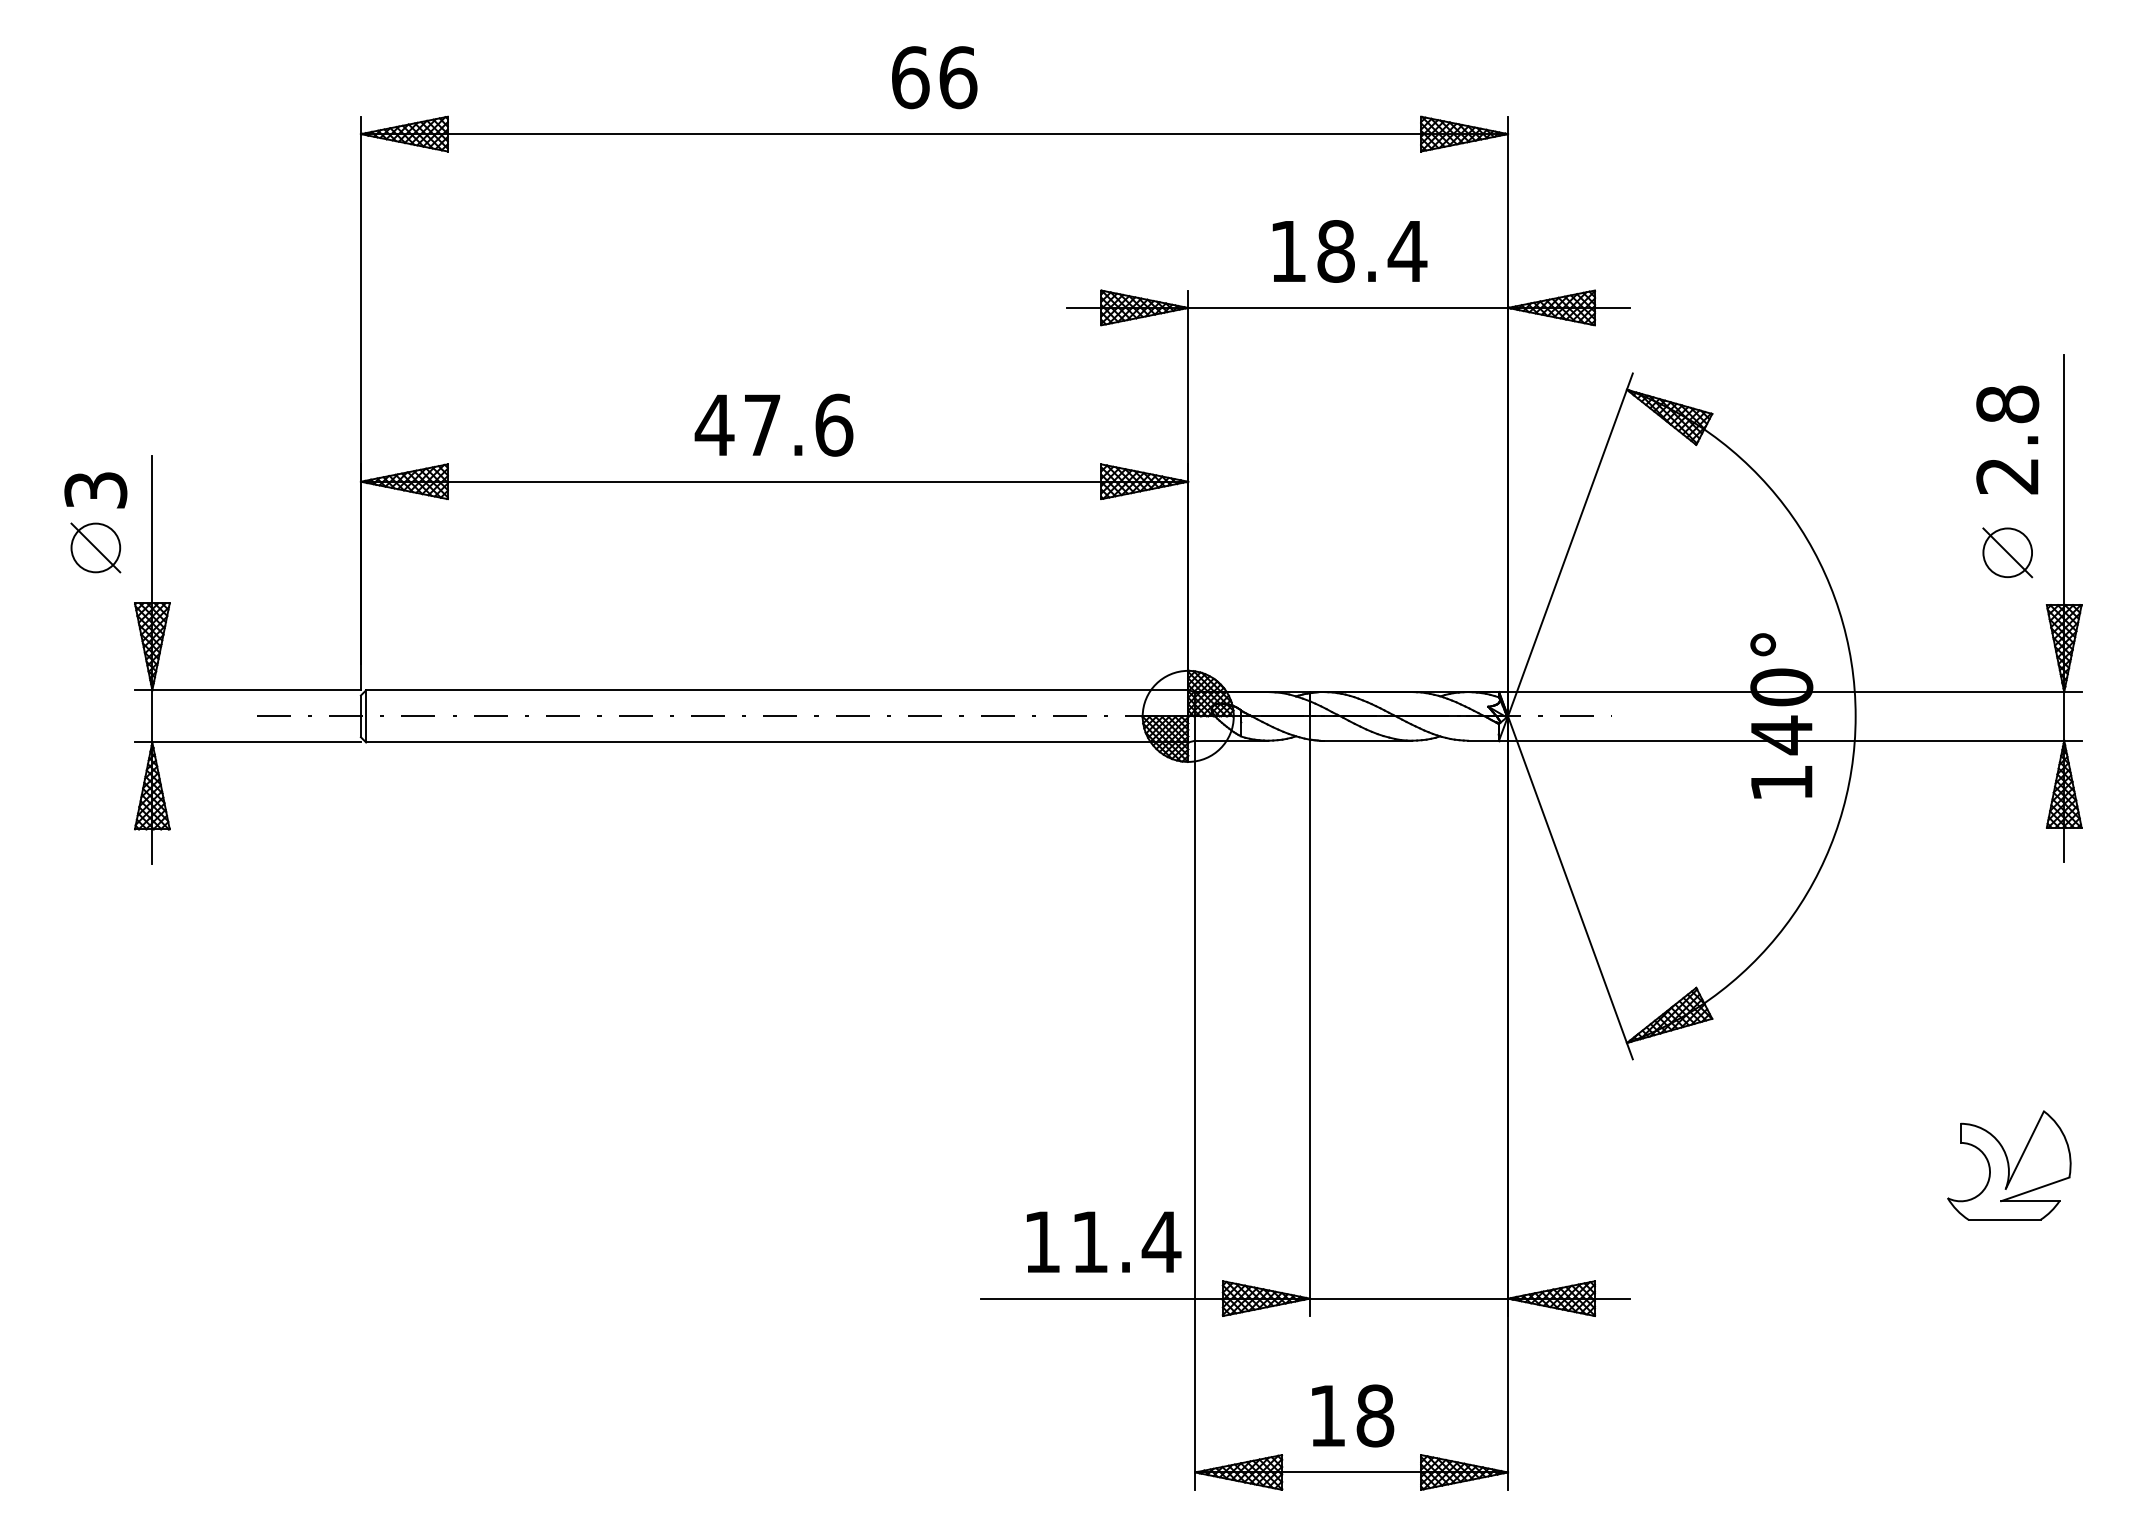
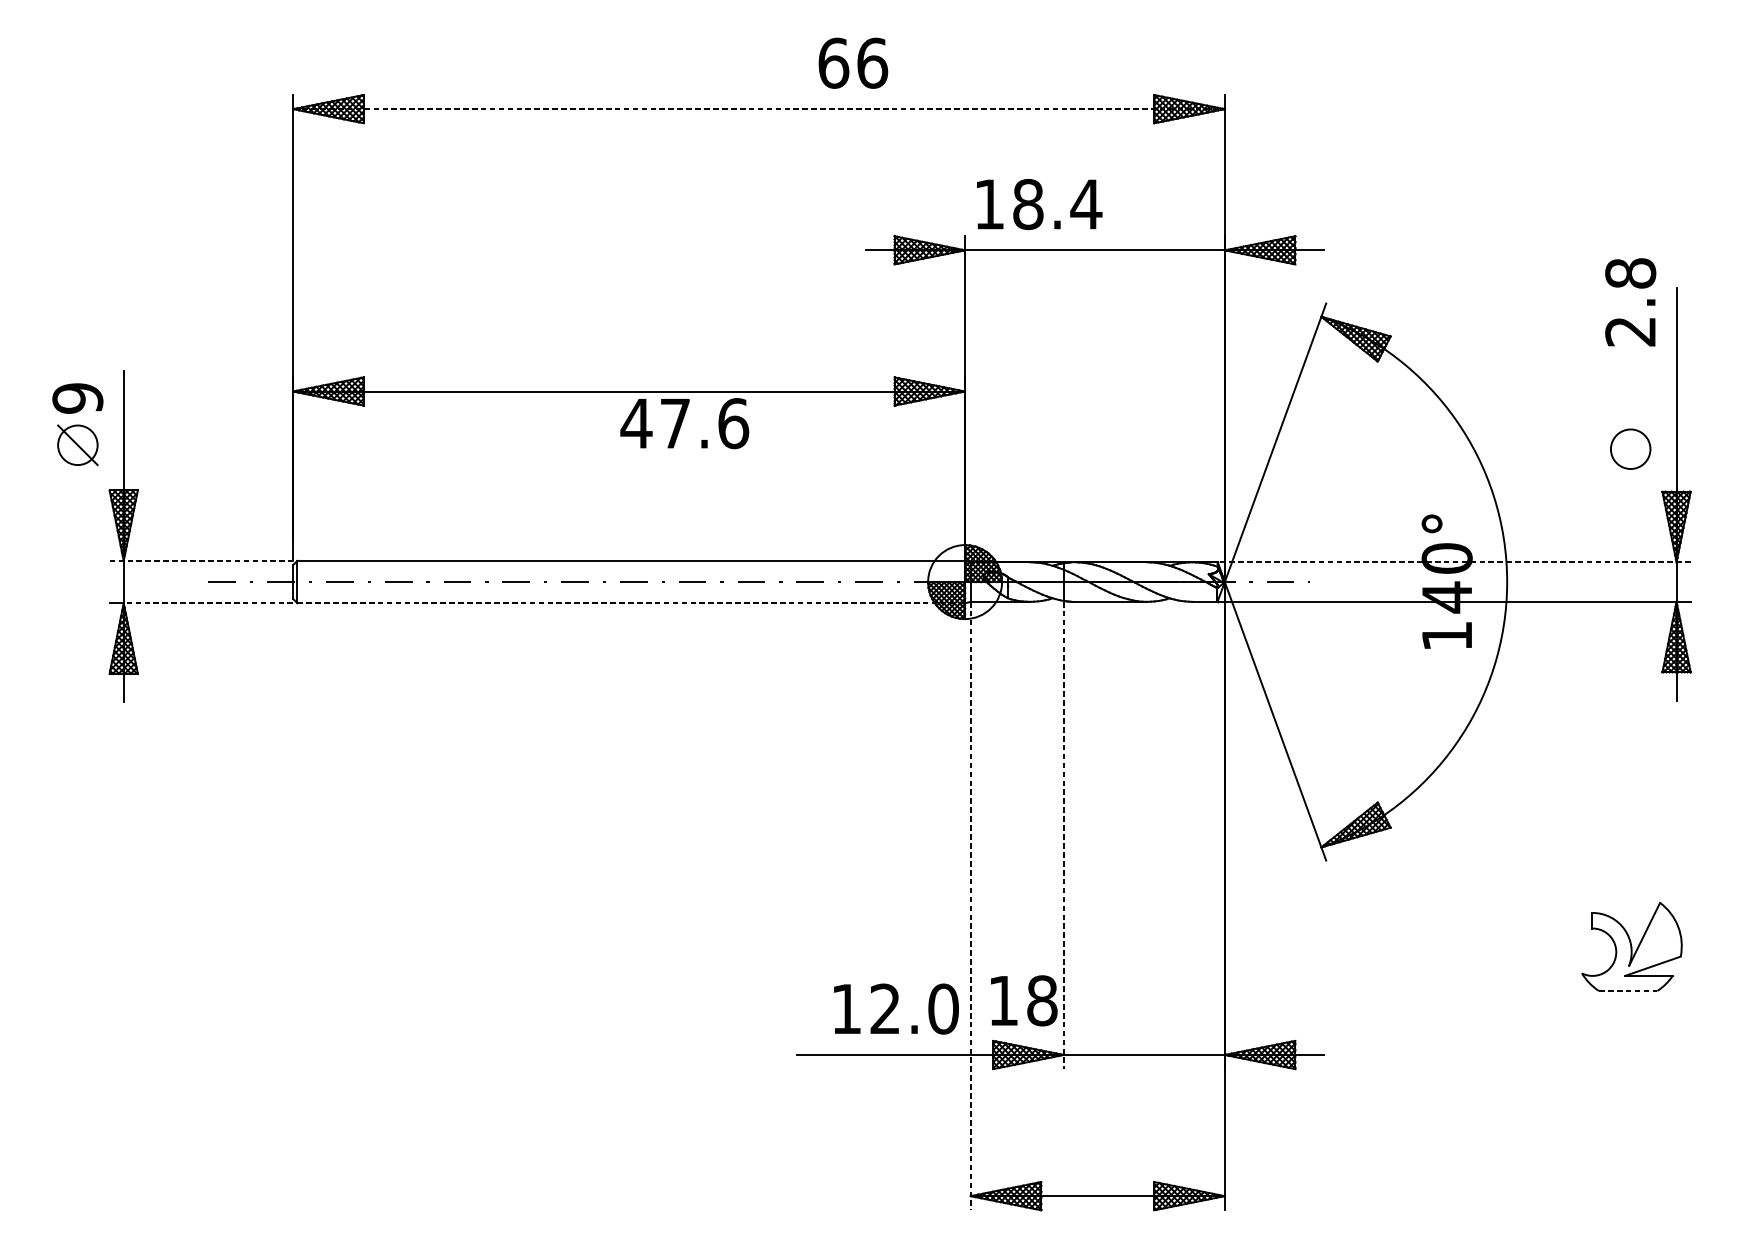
text: (934, 77) -> (853, 63), moved
line: (934, 134) -> (759, 109), solid -> dashed
text: (1349, 251) -> (1039, 204), moved
text: (773, 424) -> (684, 422), moved
text: (2007, 439) -> (1630, 301), moved
text: (95, 490) -> (77, 398), 3 -> 9
line: (2007, 552) -> (1630, 448), removed
line: (247, 690) -> (201, 561), solid -> dashed
line: (1789, 692) -> (1453, 562), solid -> dashed
line: (256, 742) -> (208, 603), solid -> dashed
line: (777, 742) -> (631, 603), solid -> dashed
line: (1309, 1028) -> (1063, 835), solid -> dashed
line: (1195, 1115) -> (970, 906), solid -> dashed
line: (2004, 1219) -> (1628, 990), solid -> dashed
text: (1126, 1241) -> (914, 1008), 11.4 -> 12.0
text: (1353, 1415) -> (1024, 1000), moved

